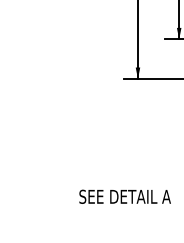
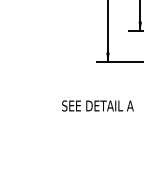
text: (124, 196) -> (97, 105), moved

